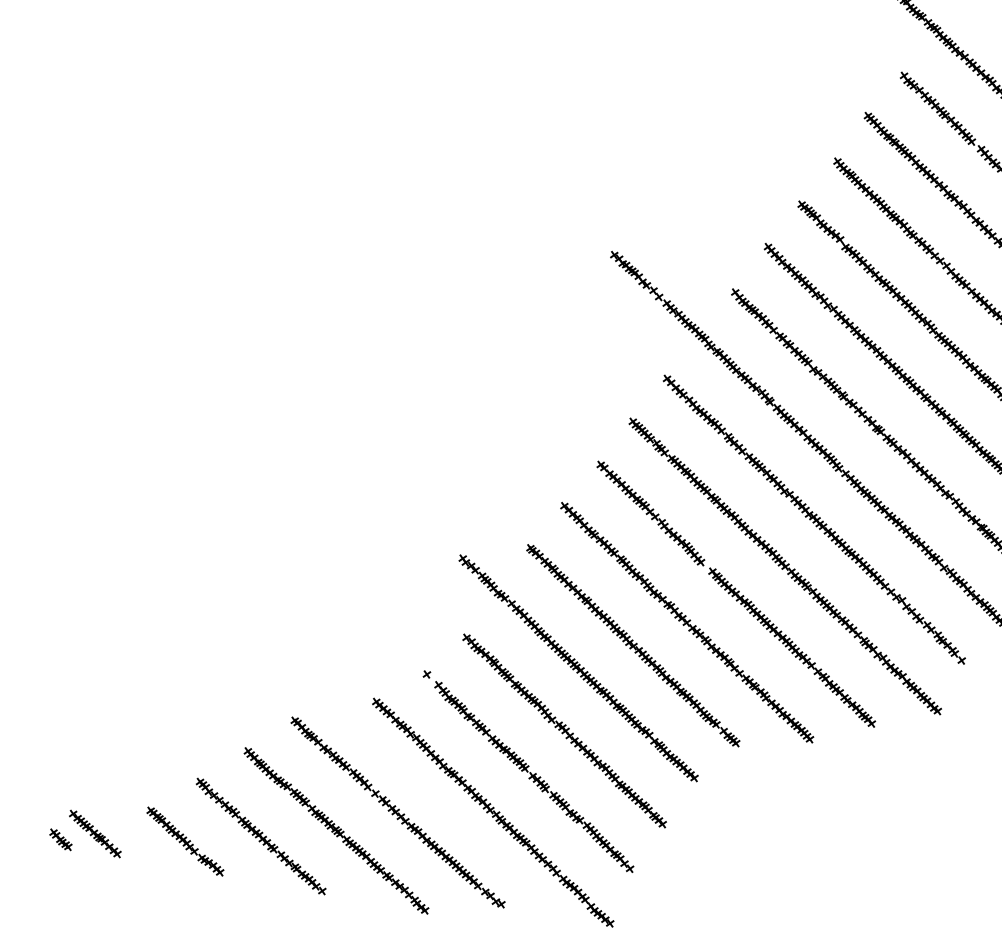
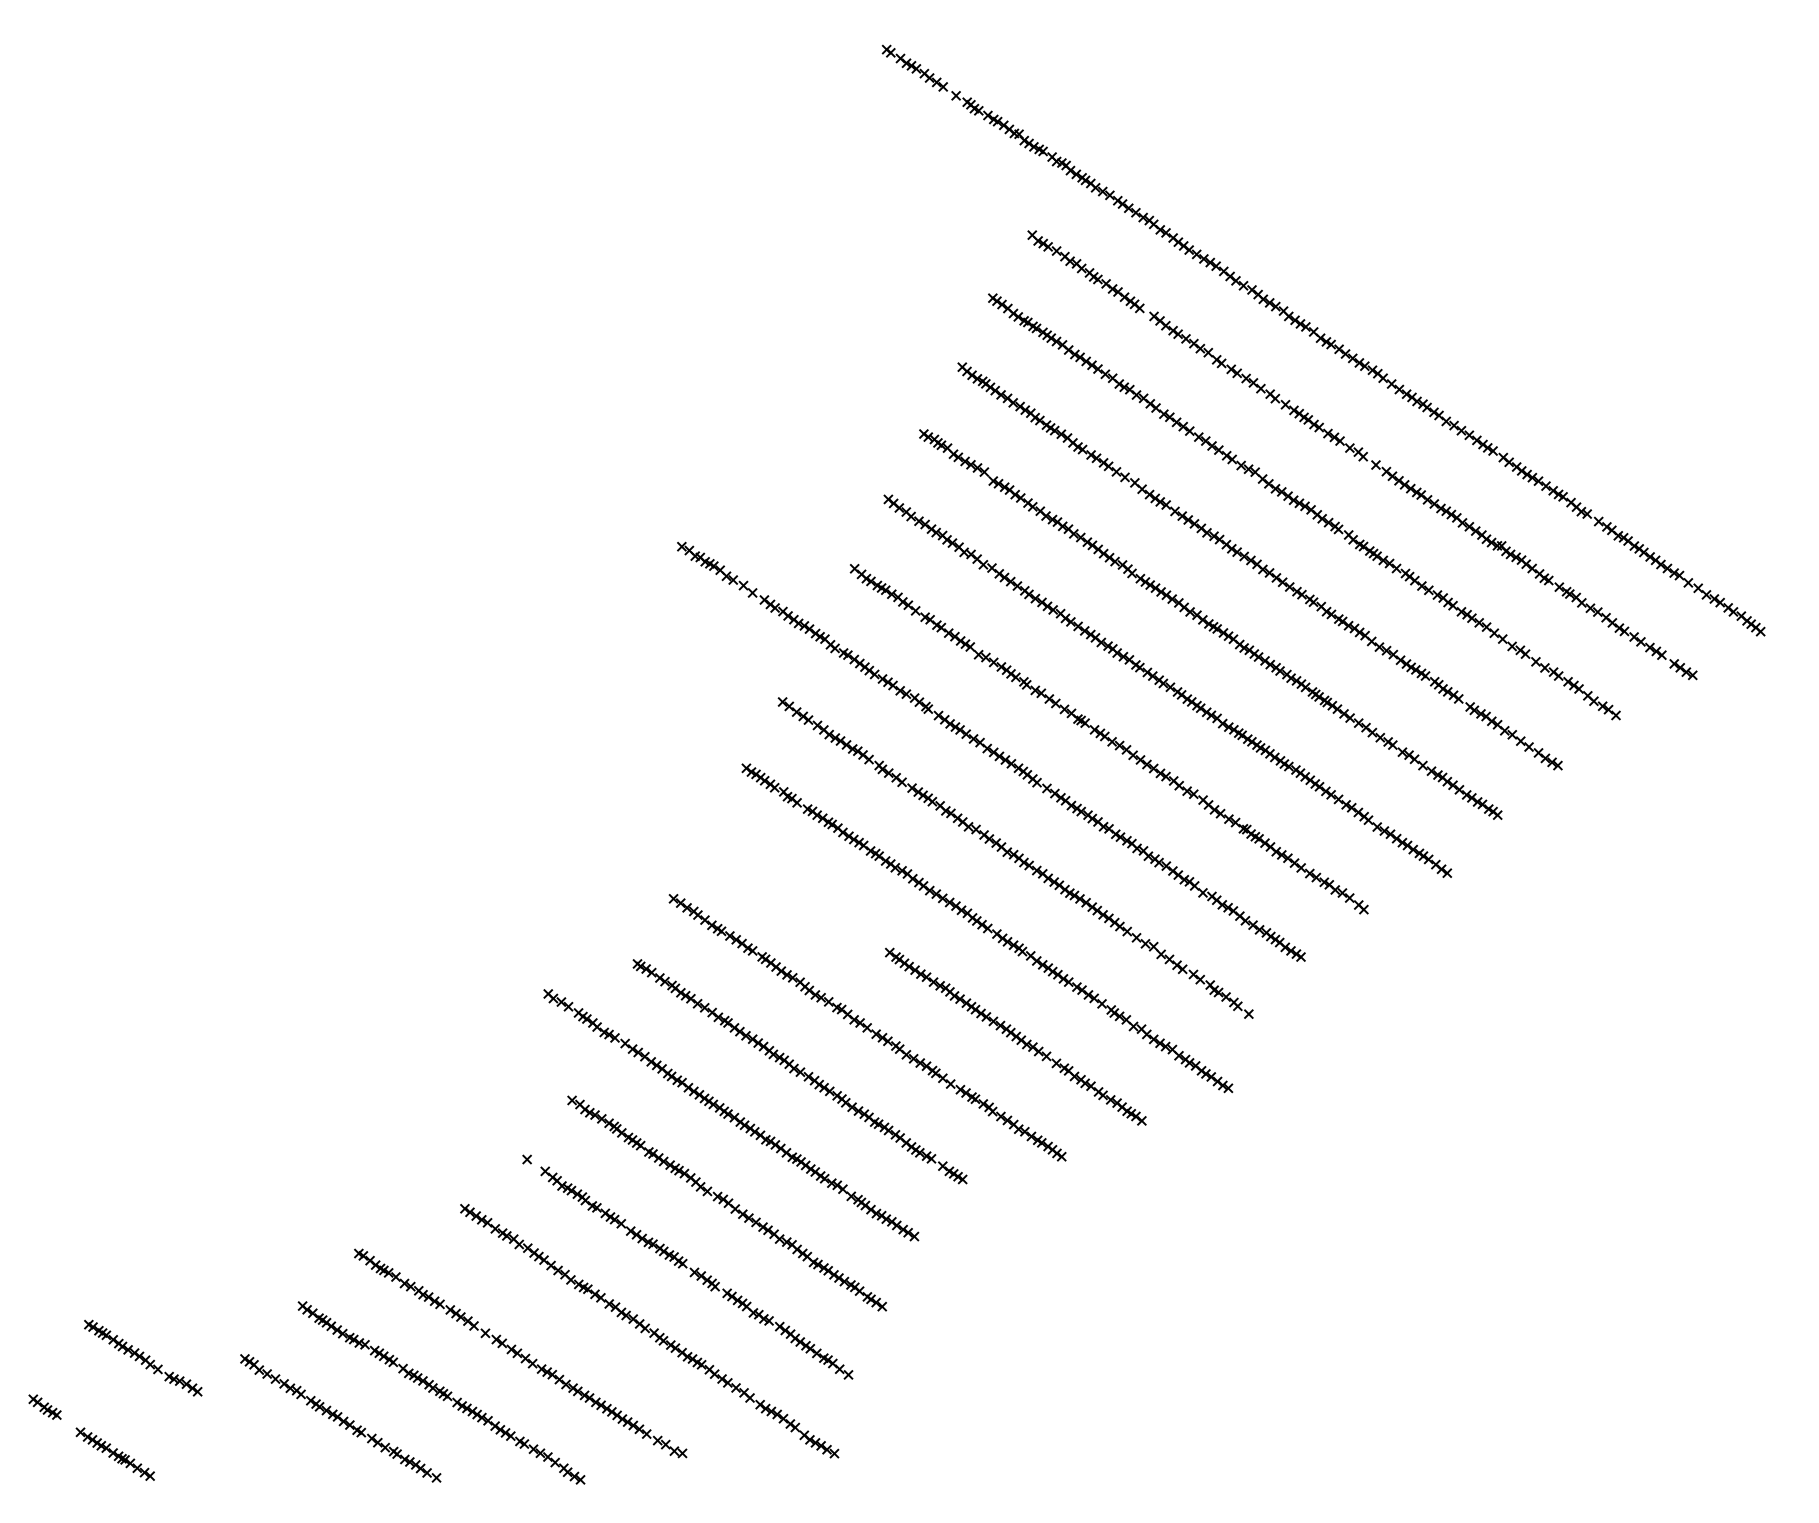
part: (650, 513) -> (792, 888), removed
part: (60, 839) -> (44, 1406), moved
part: (185, 841) -> (143, 1357), moved

